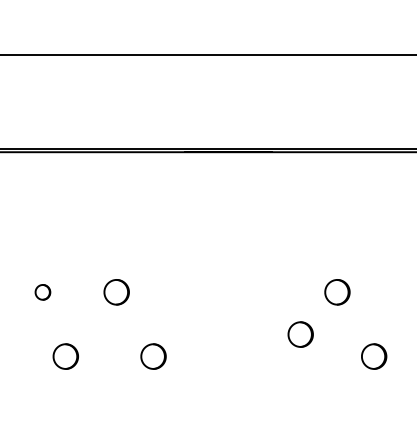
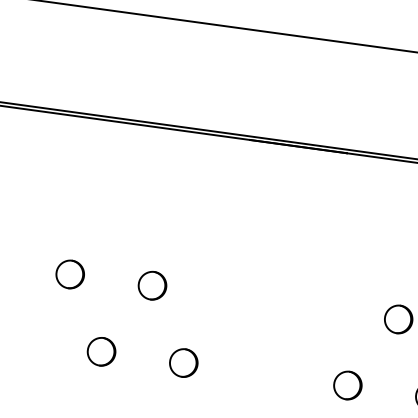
part: (42, 292) -> (69, 274), size x1.67
part: (300, 334) -> (347, 385), moved
part: (65, 356) -> (101, 351), moved

